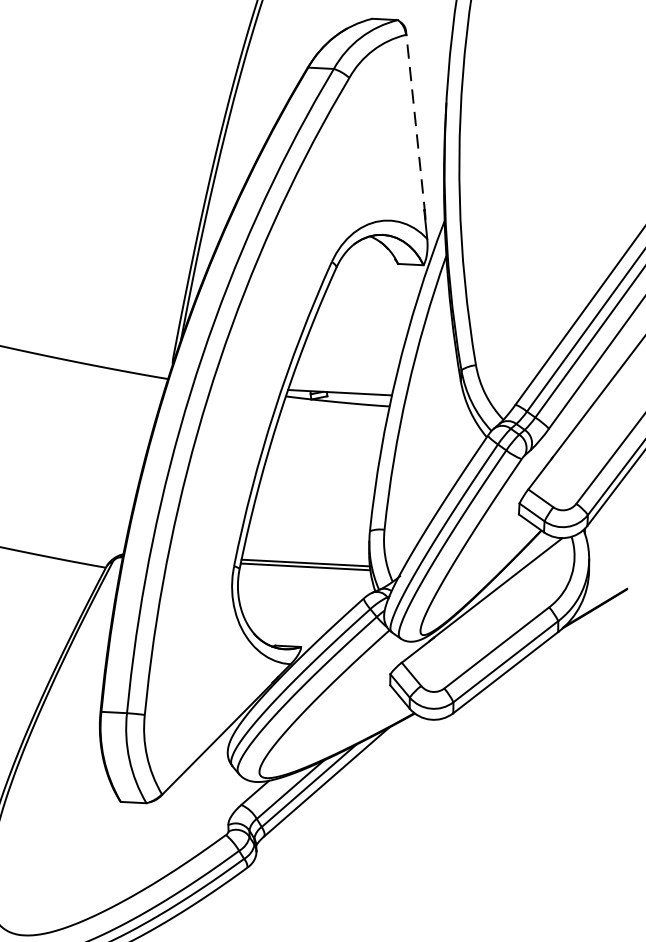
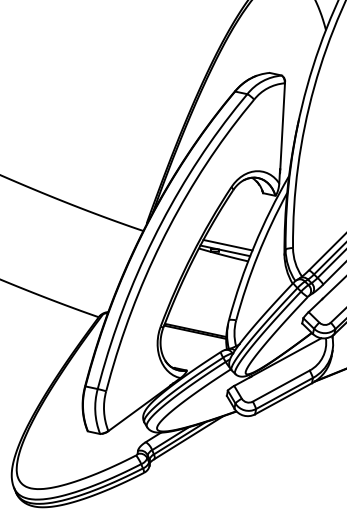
line: (415, 122) -> (282, 126), dashed -> solid
line: (342, 379) -> (227, 244), added

